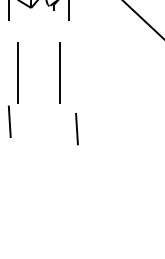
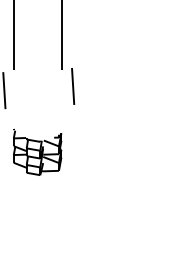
line: (76, 128) -> (72, 85), moved
part: (38, 175) -> (37, 151), added

